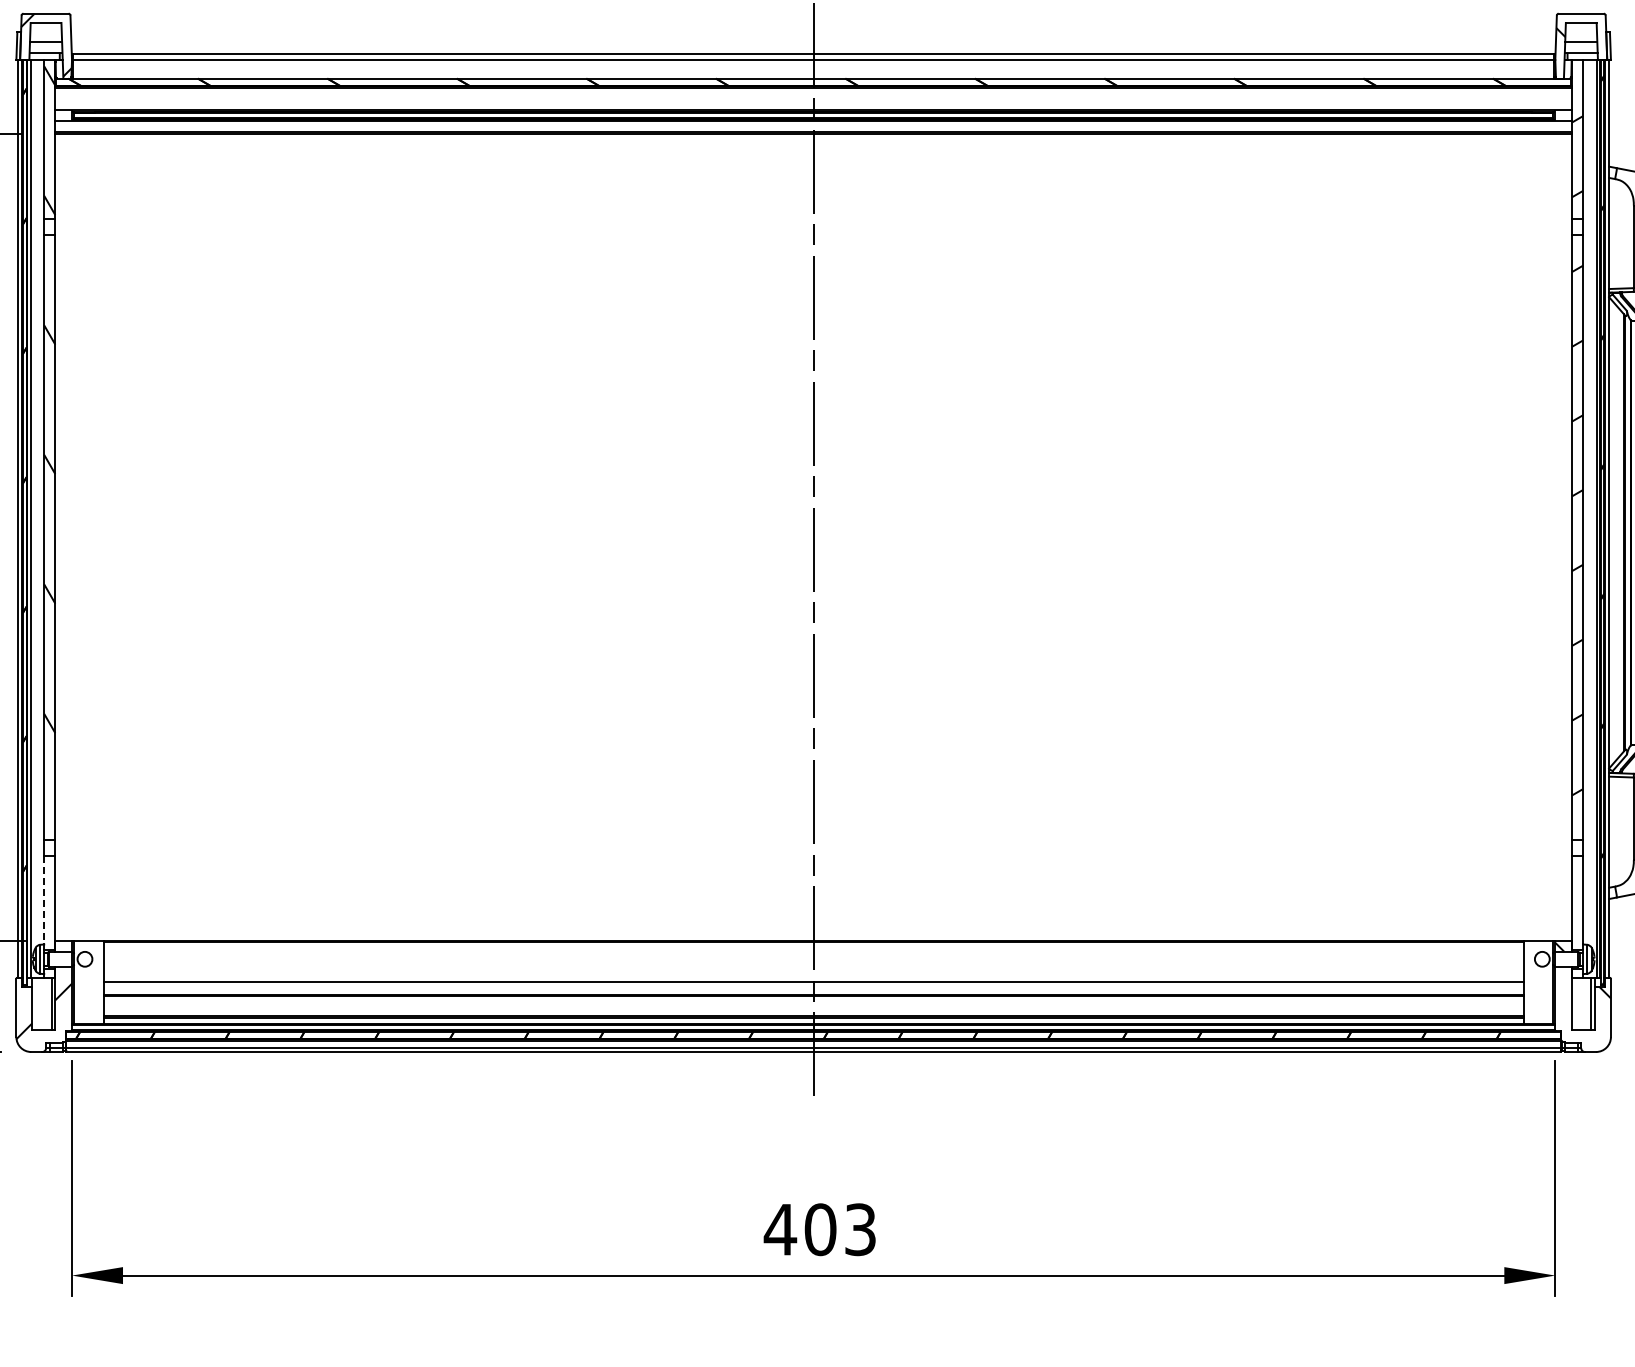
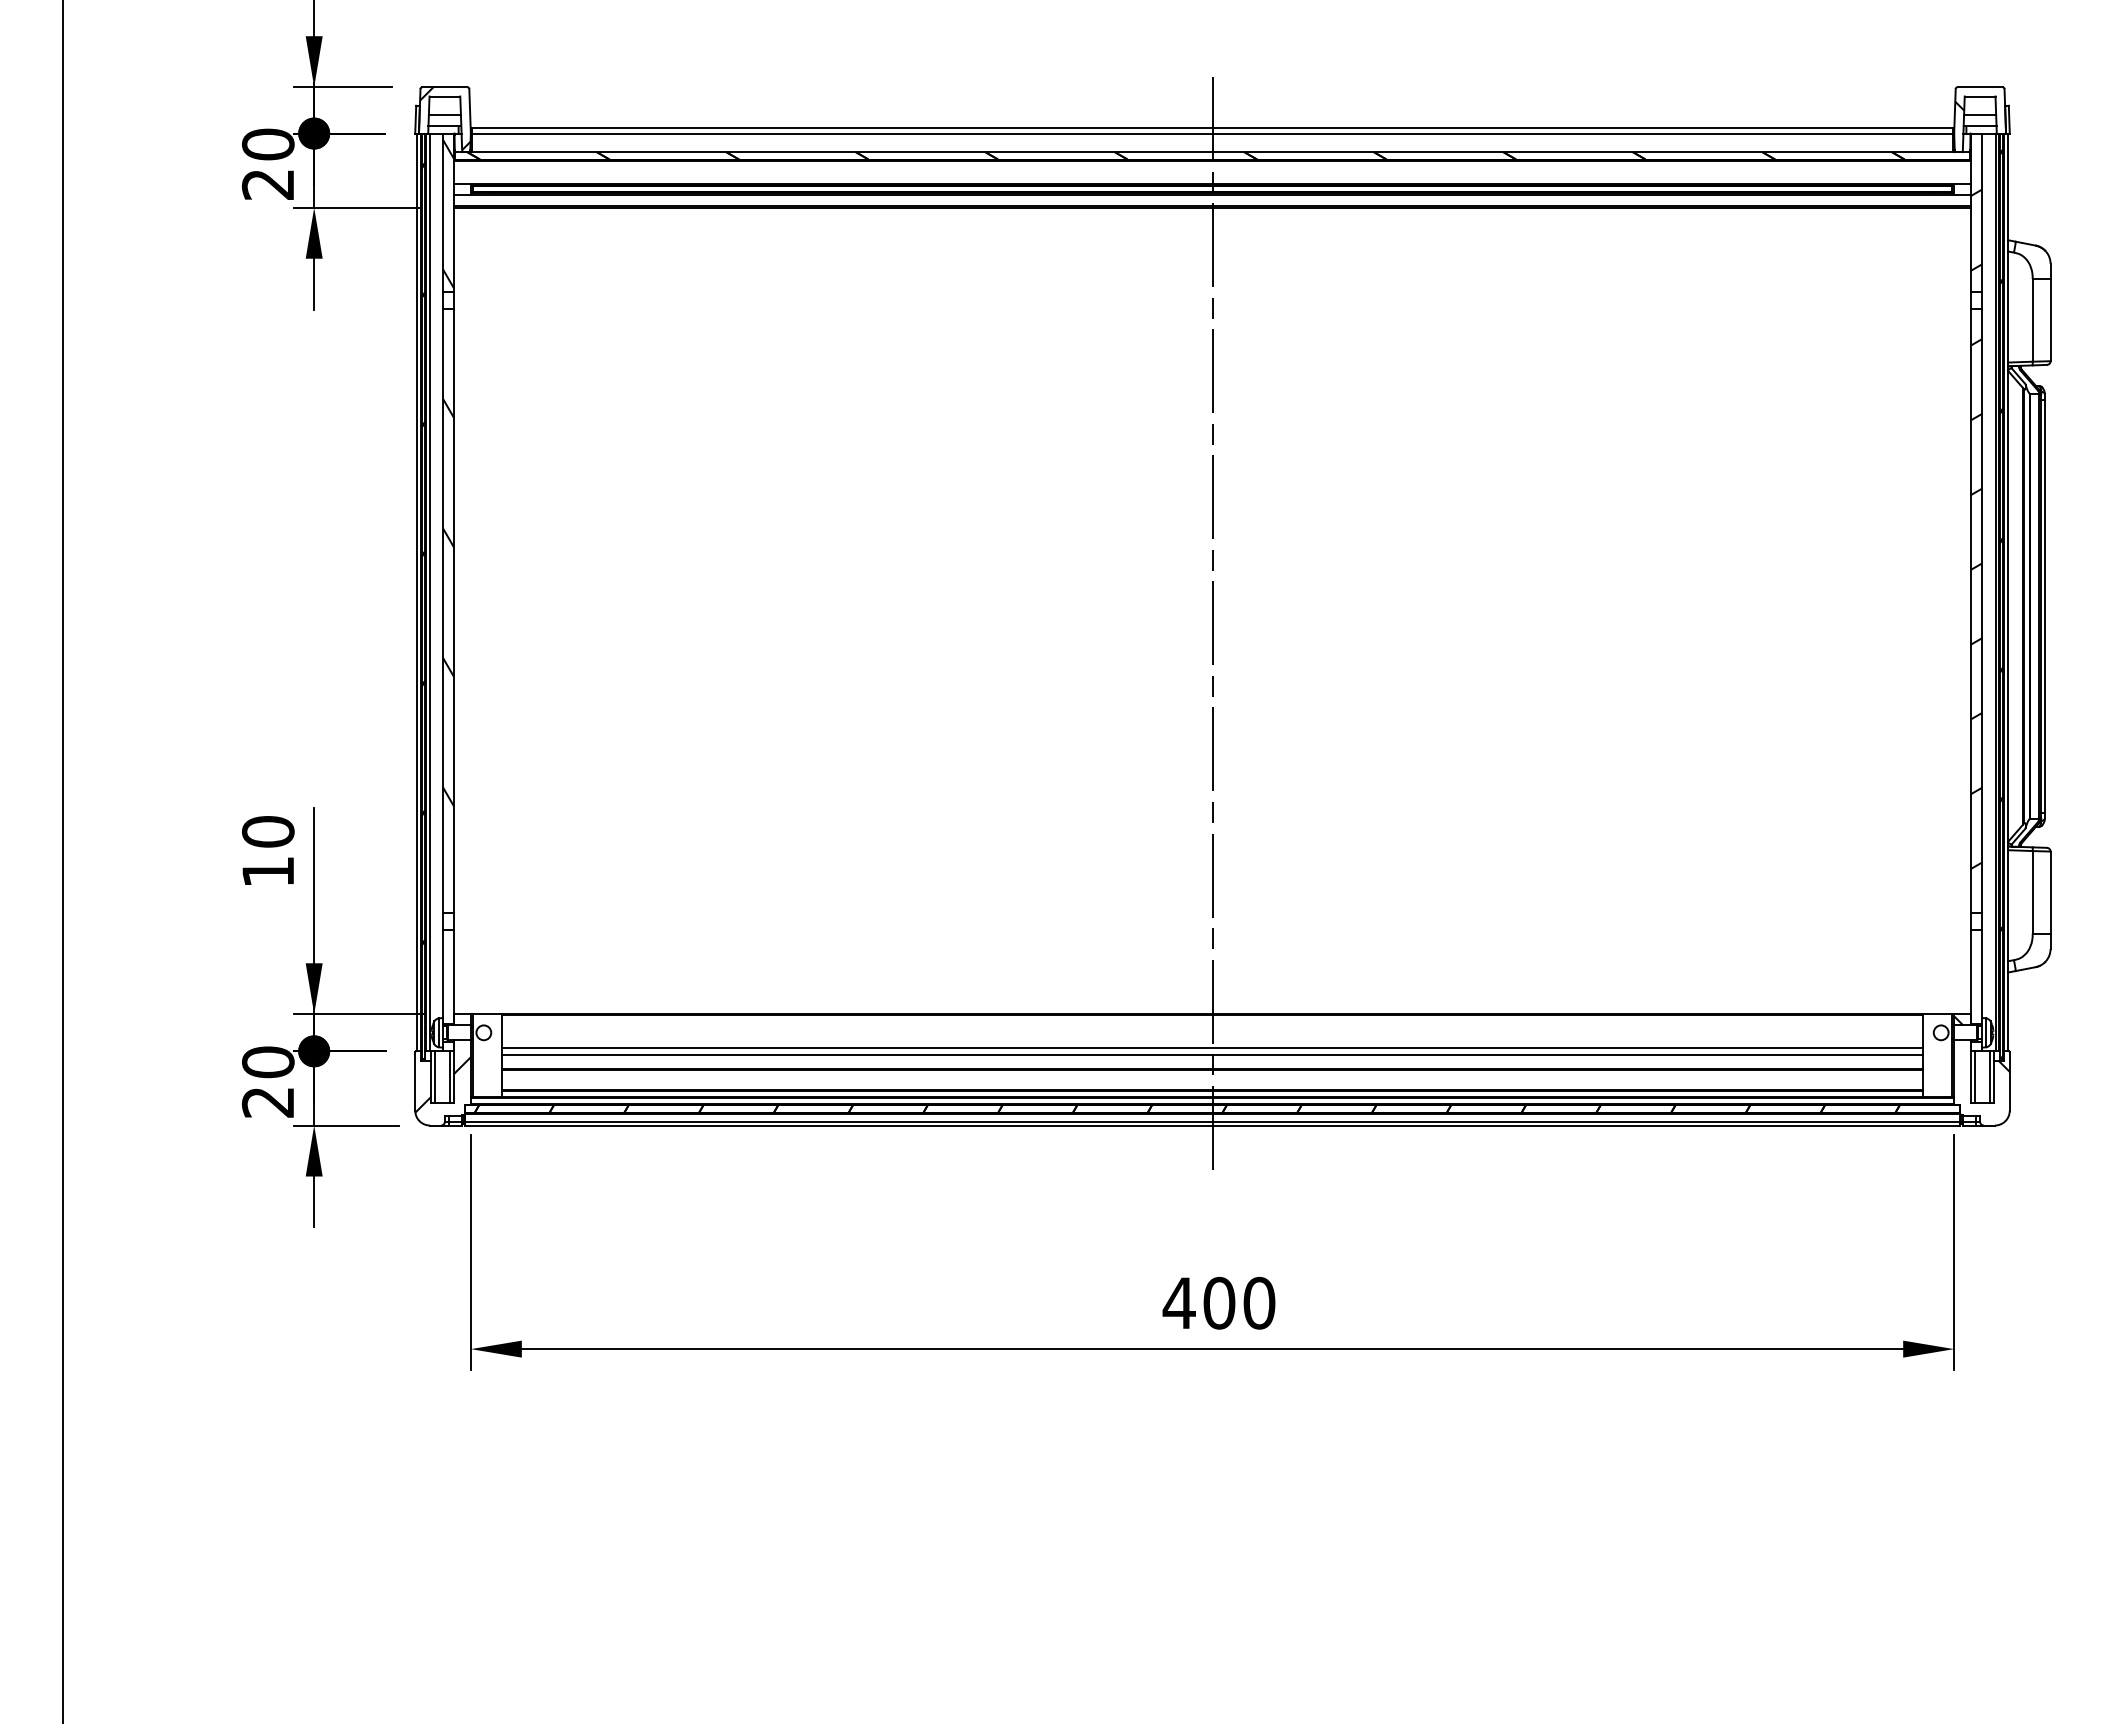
line: (44, 900) -> (443, 974), dashed -> solid
line: (813, 973) -> (1212, 1047), added
line: (35, 1003) -> (434, 1077), added
line: (1575, 1003) -> (1974, 1077), added
text: (860, 1228) -> (1259, 1302), 403 -> 400

